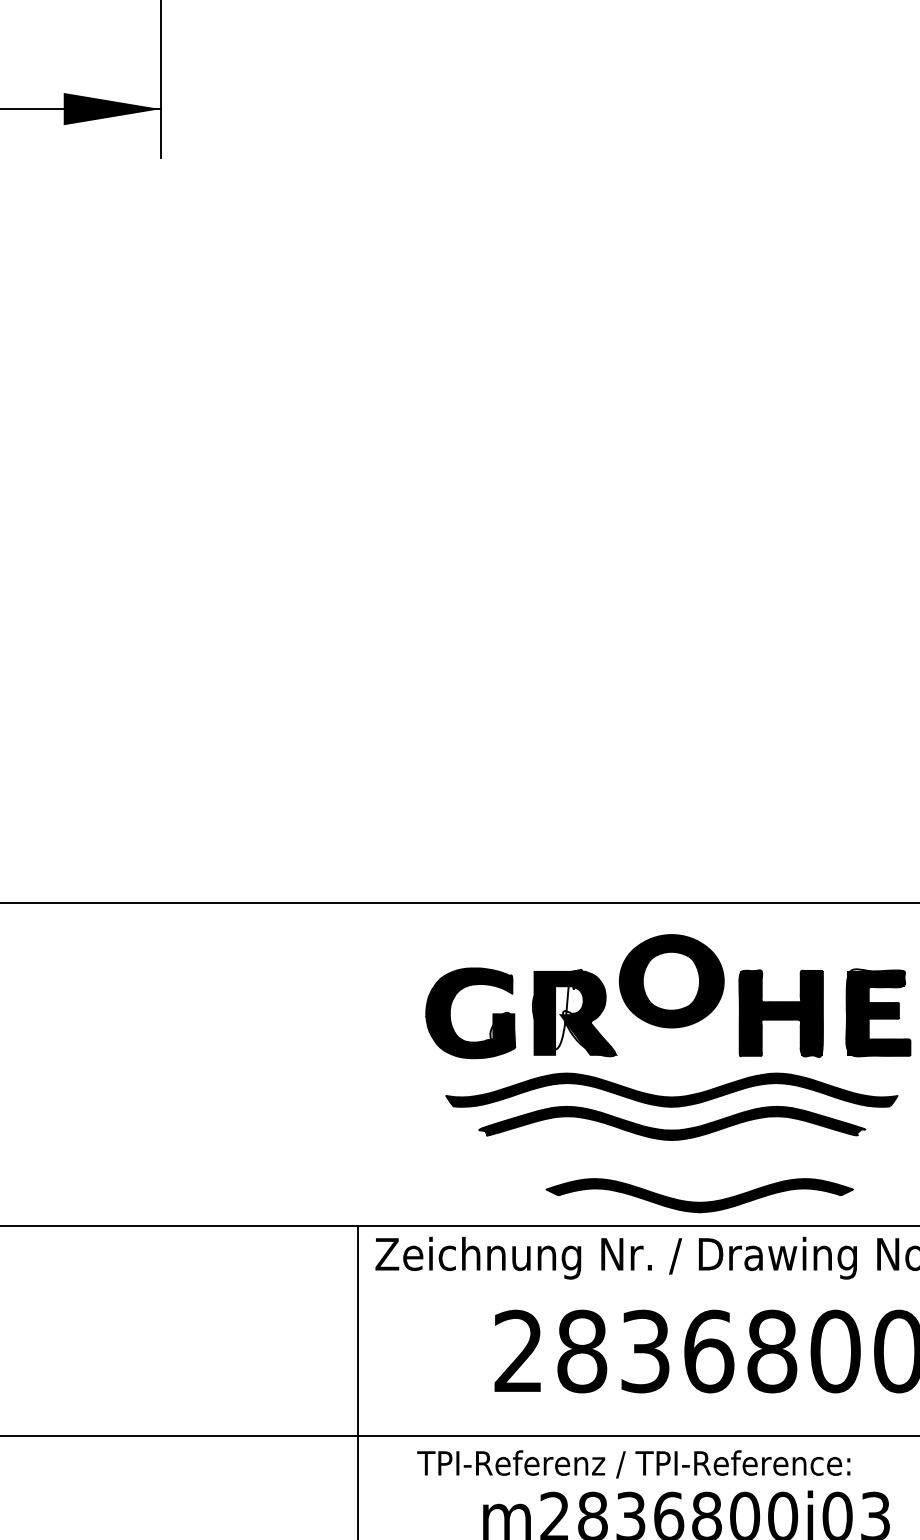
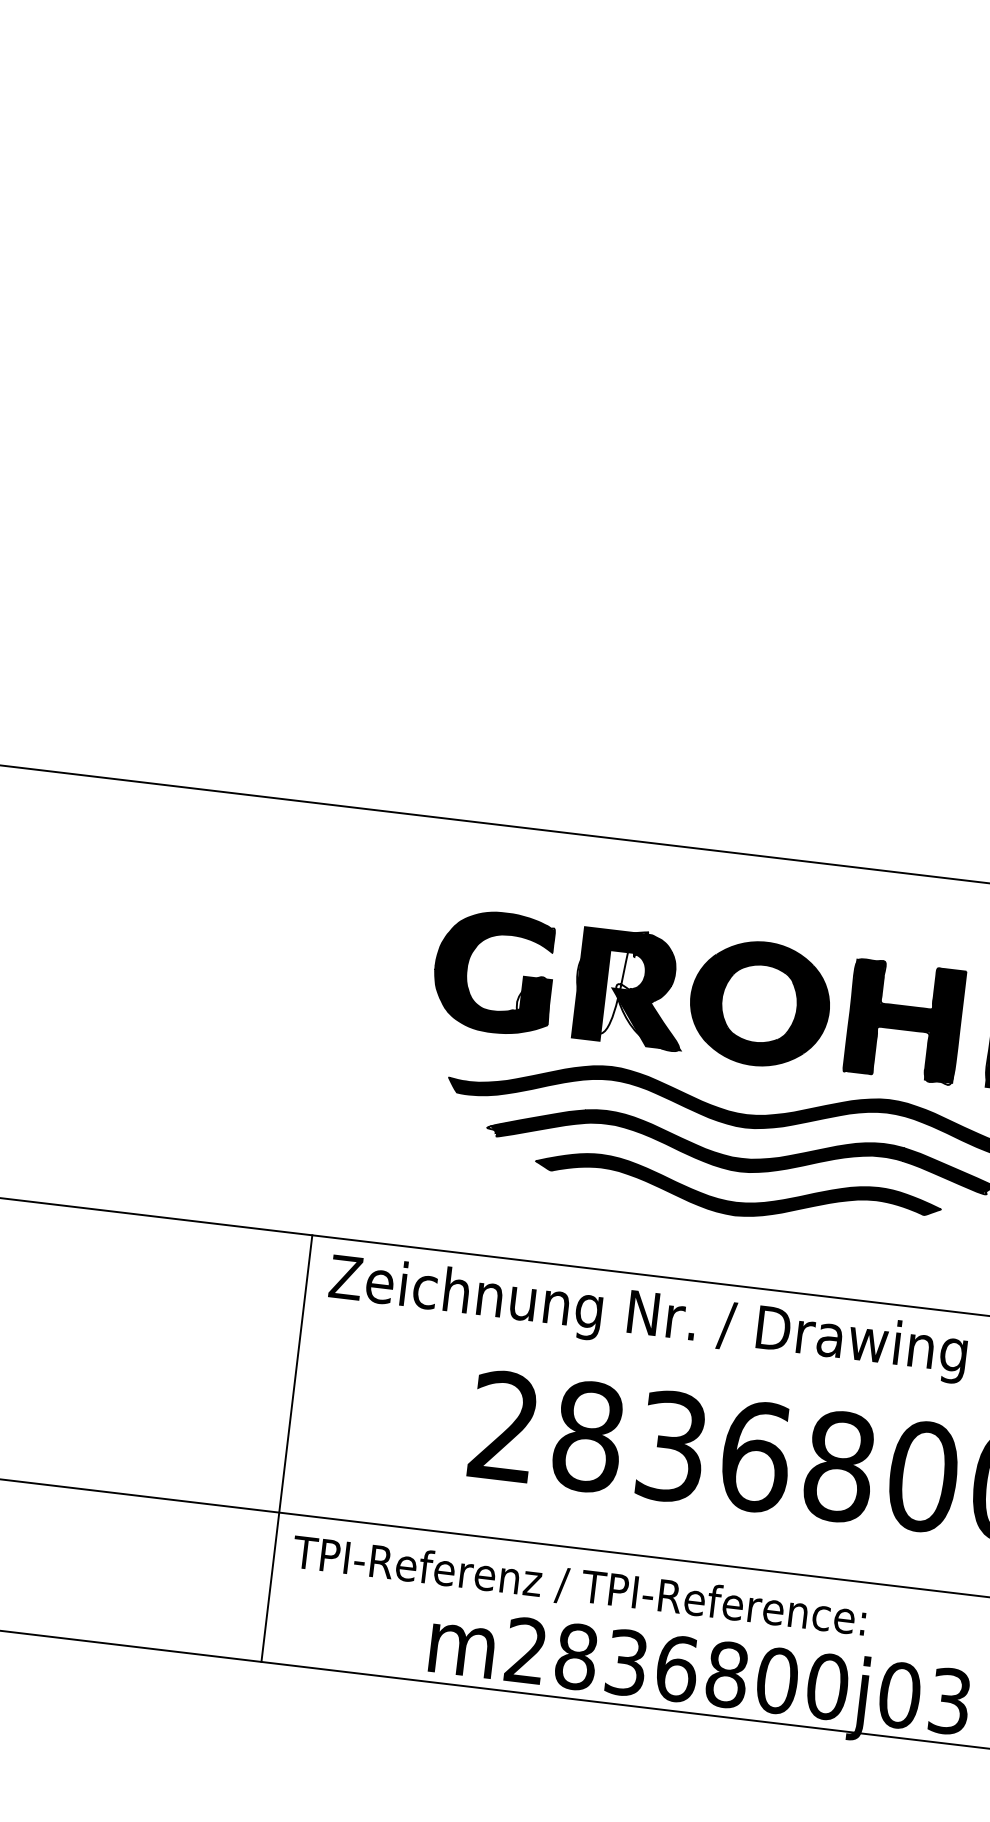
part: (671, 981) -> (759, 1004), moved
part: (699, 1195) -> (737, 1193), moved
text: (633, 1464) -> (578, 1587), moved

